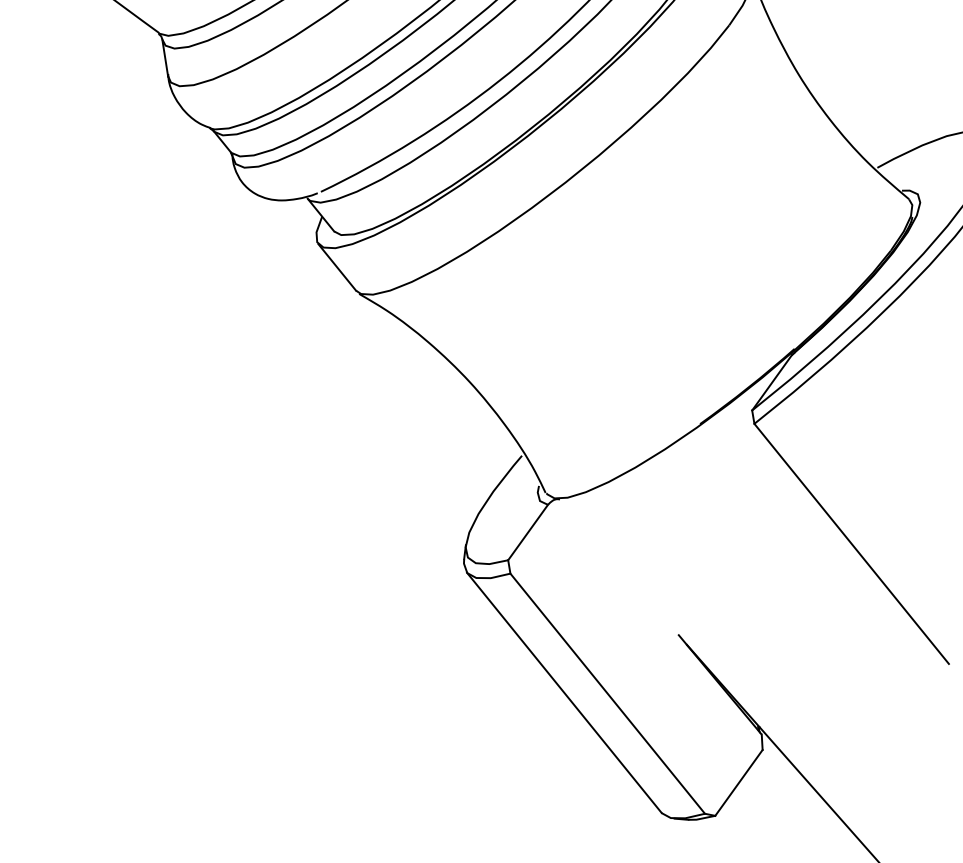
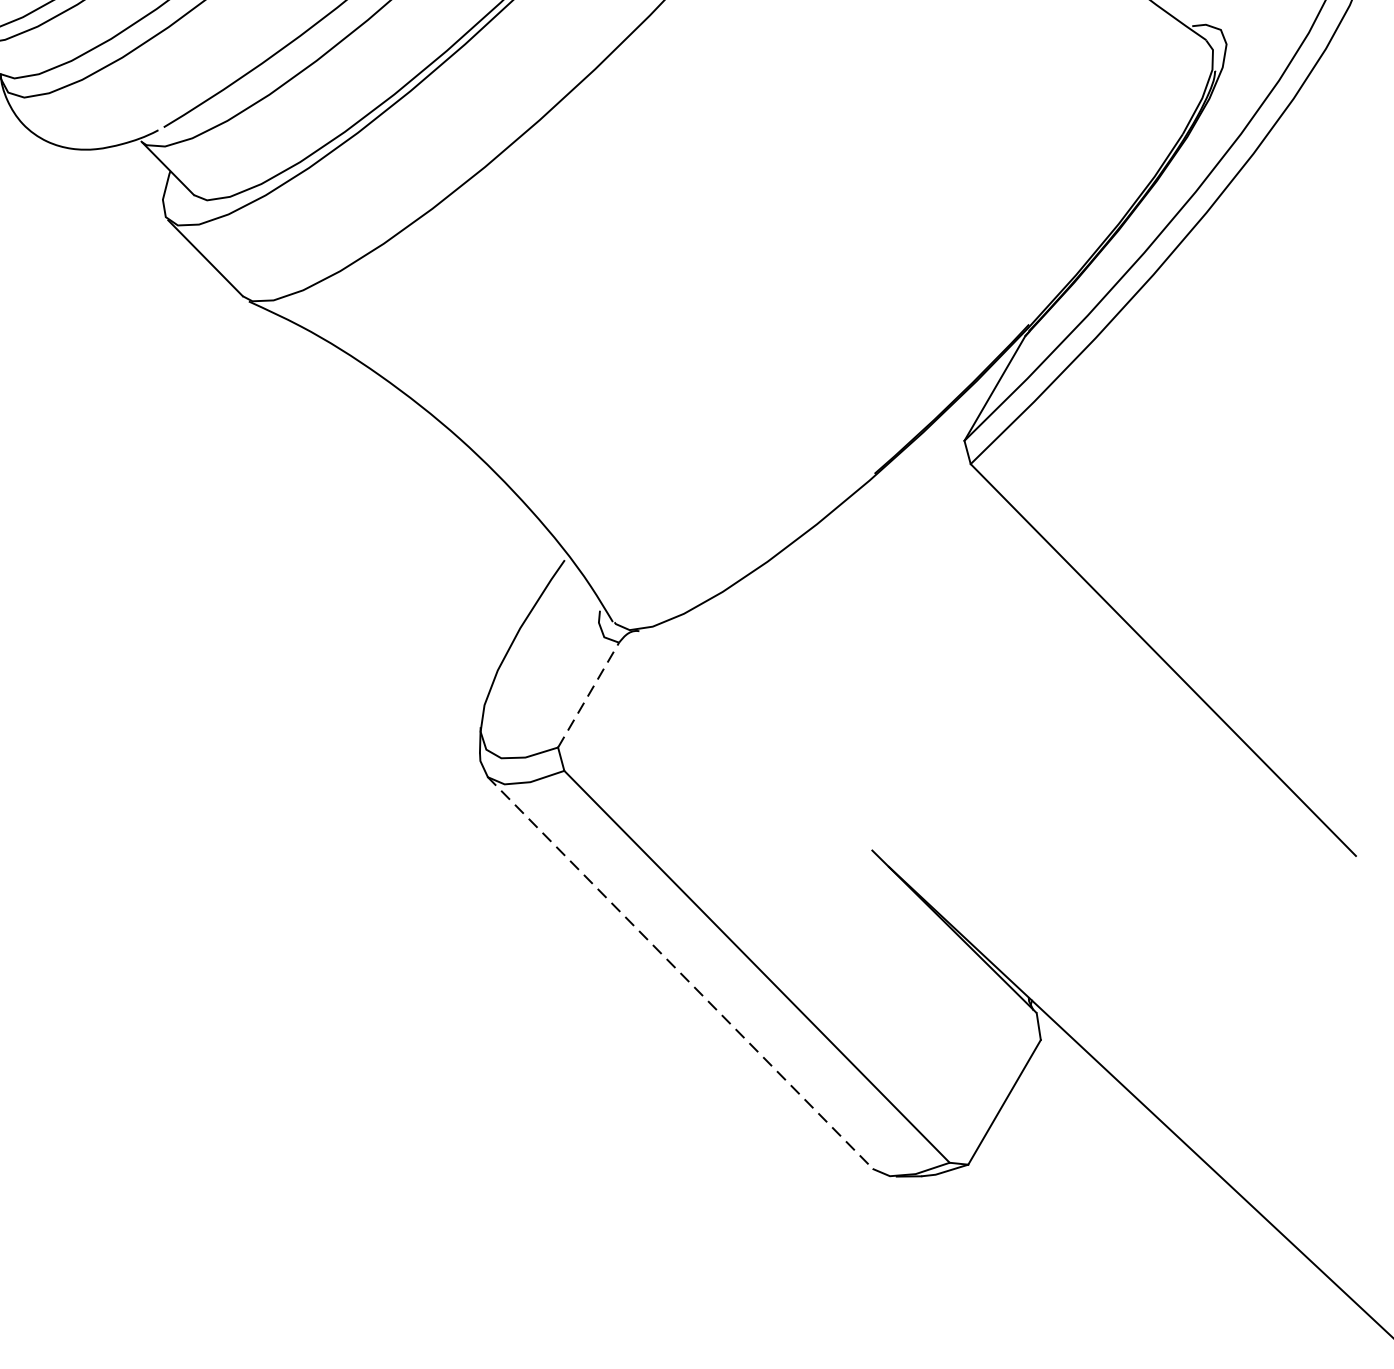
line: (528, 532) -> (589, 694), solid -> dashed
line: (564, 692) -> (680, 972), solid -> dashed

